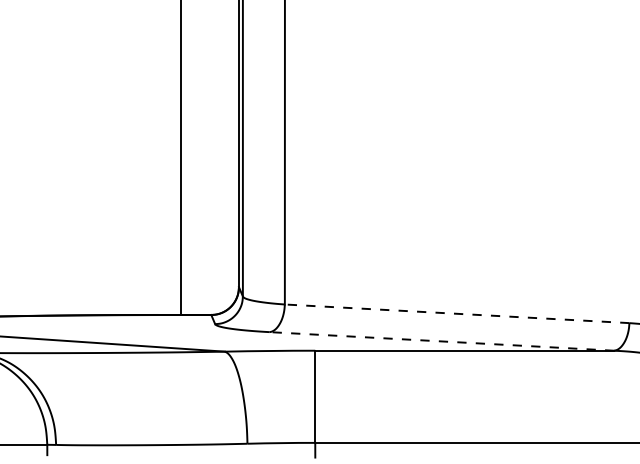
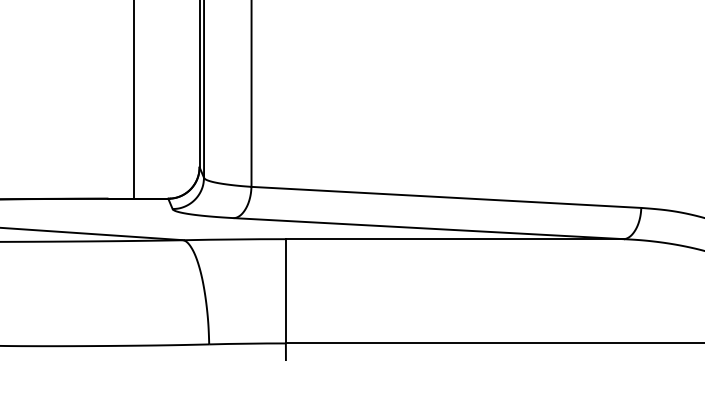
line: (457, 313) -> (446, 197), dashed -> solid
line: (442, 341) -> (429, 228), dashed -> solid

